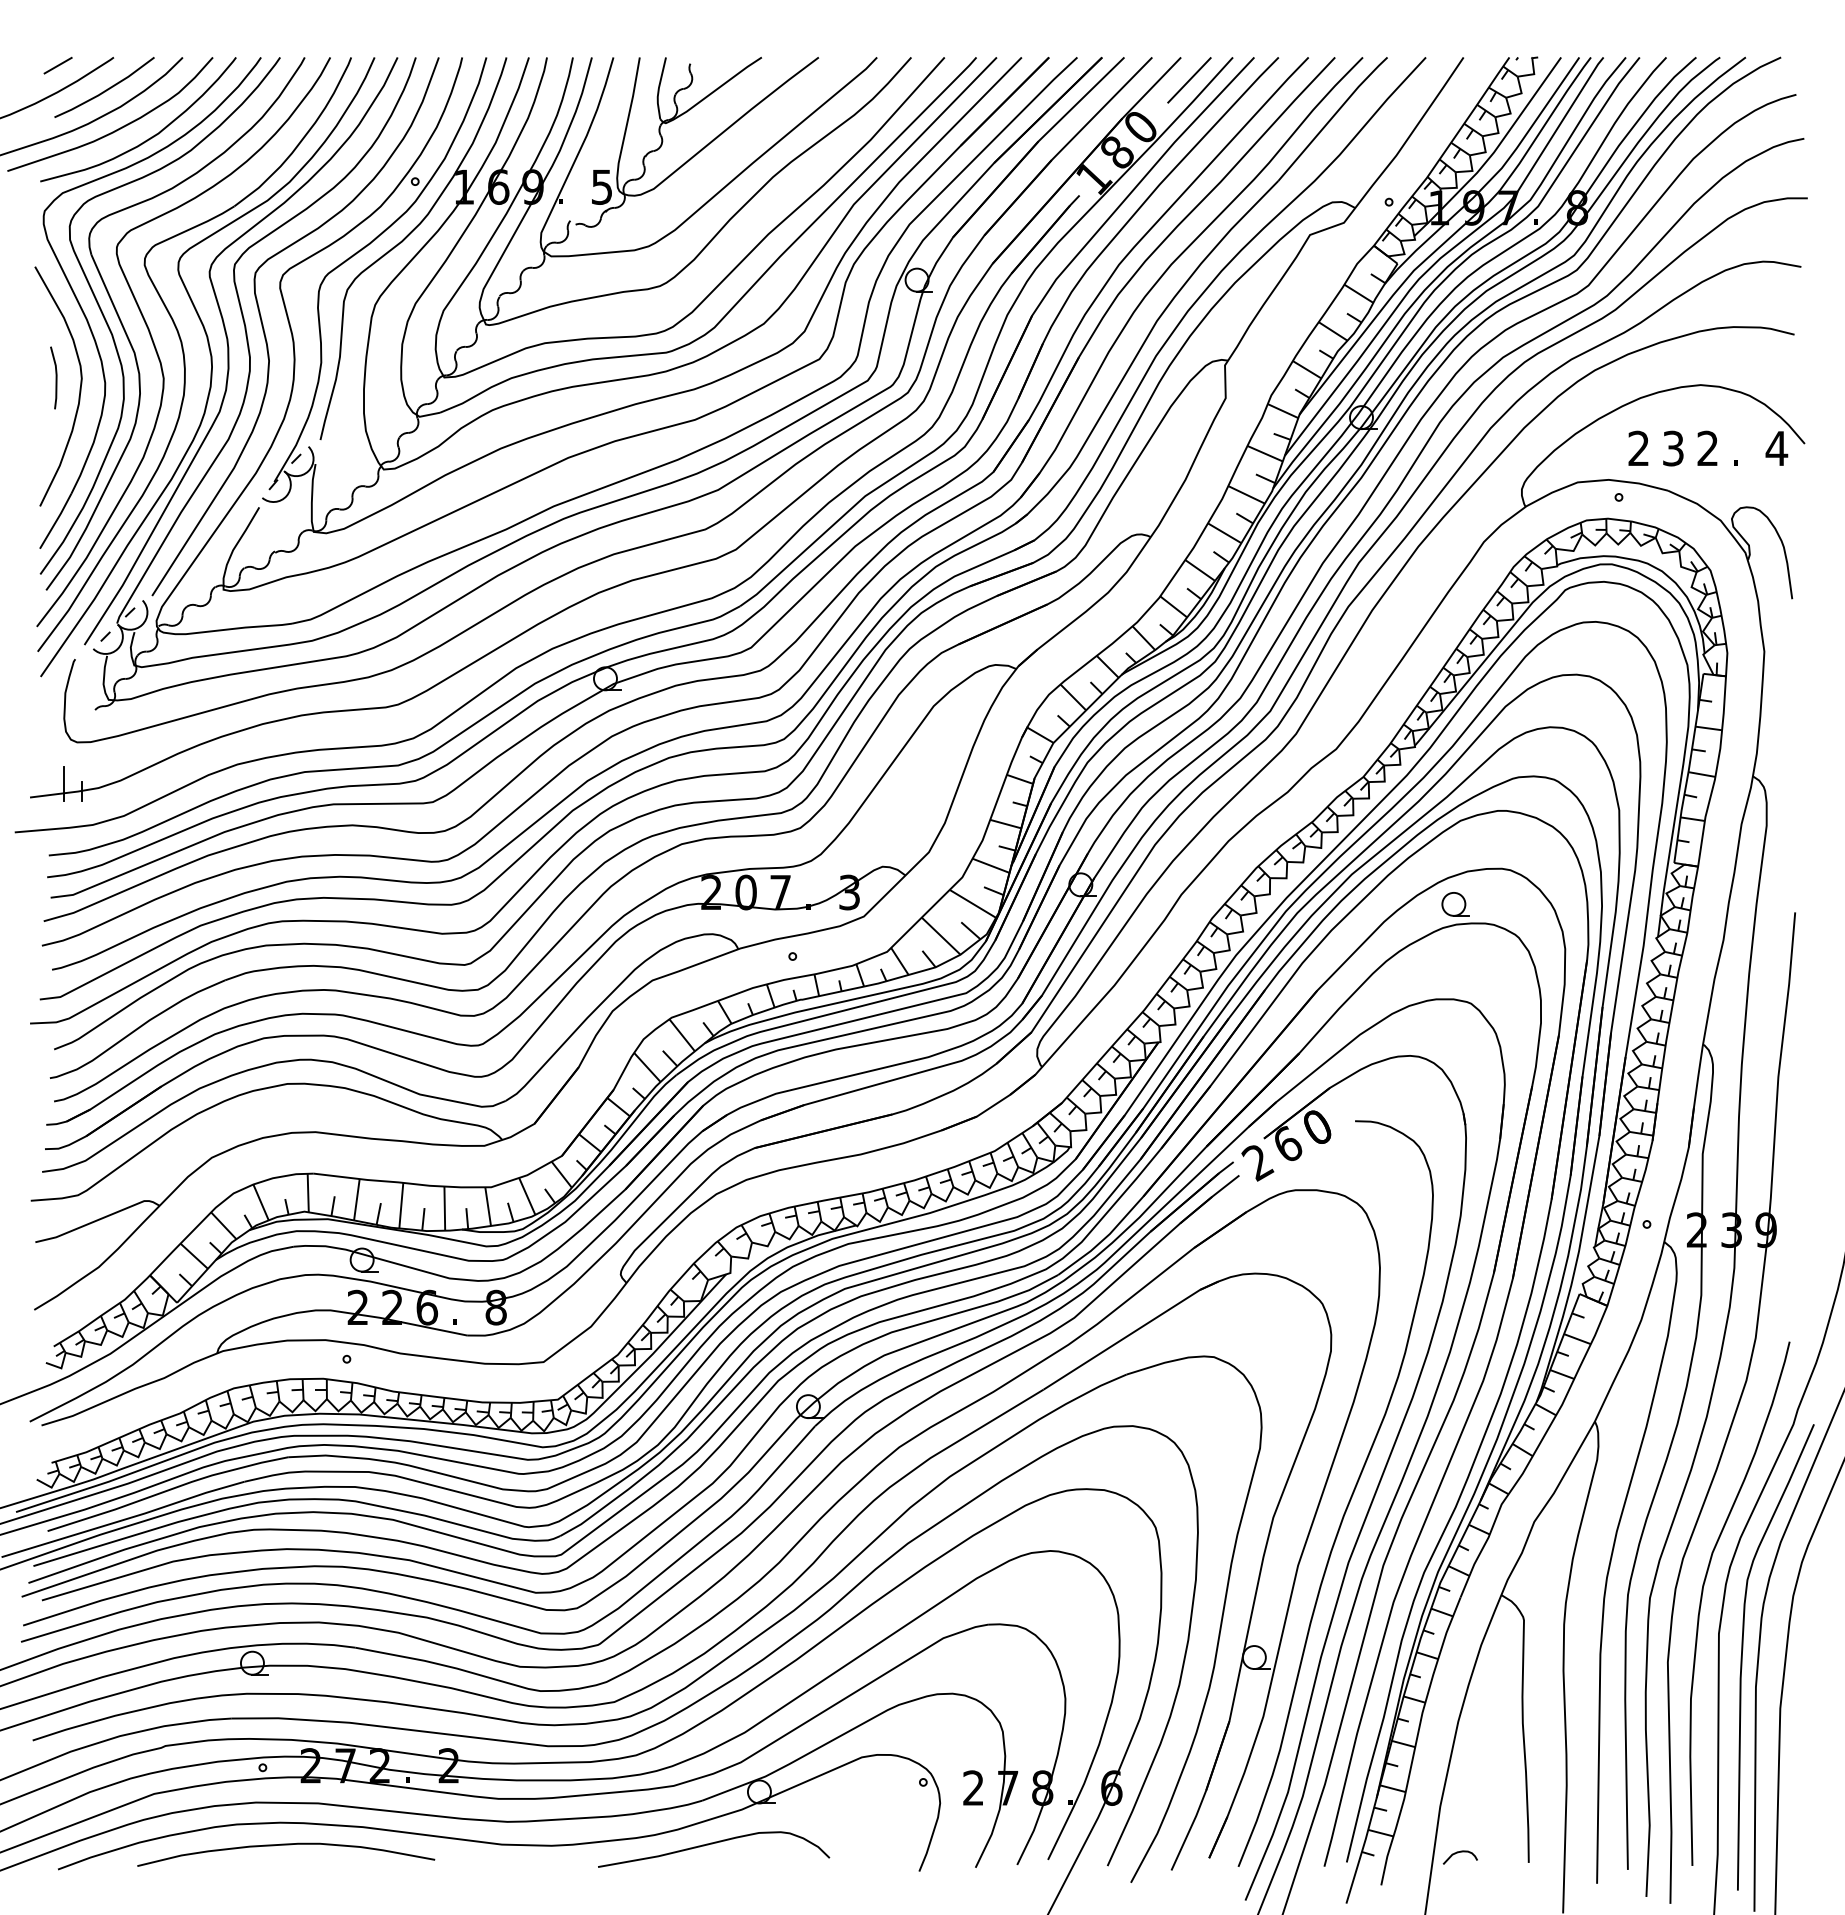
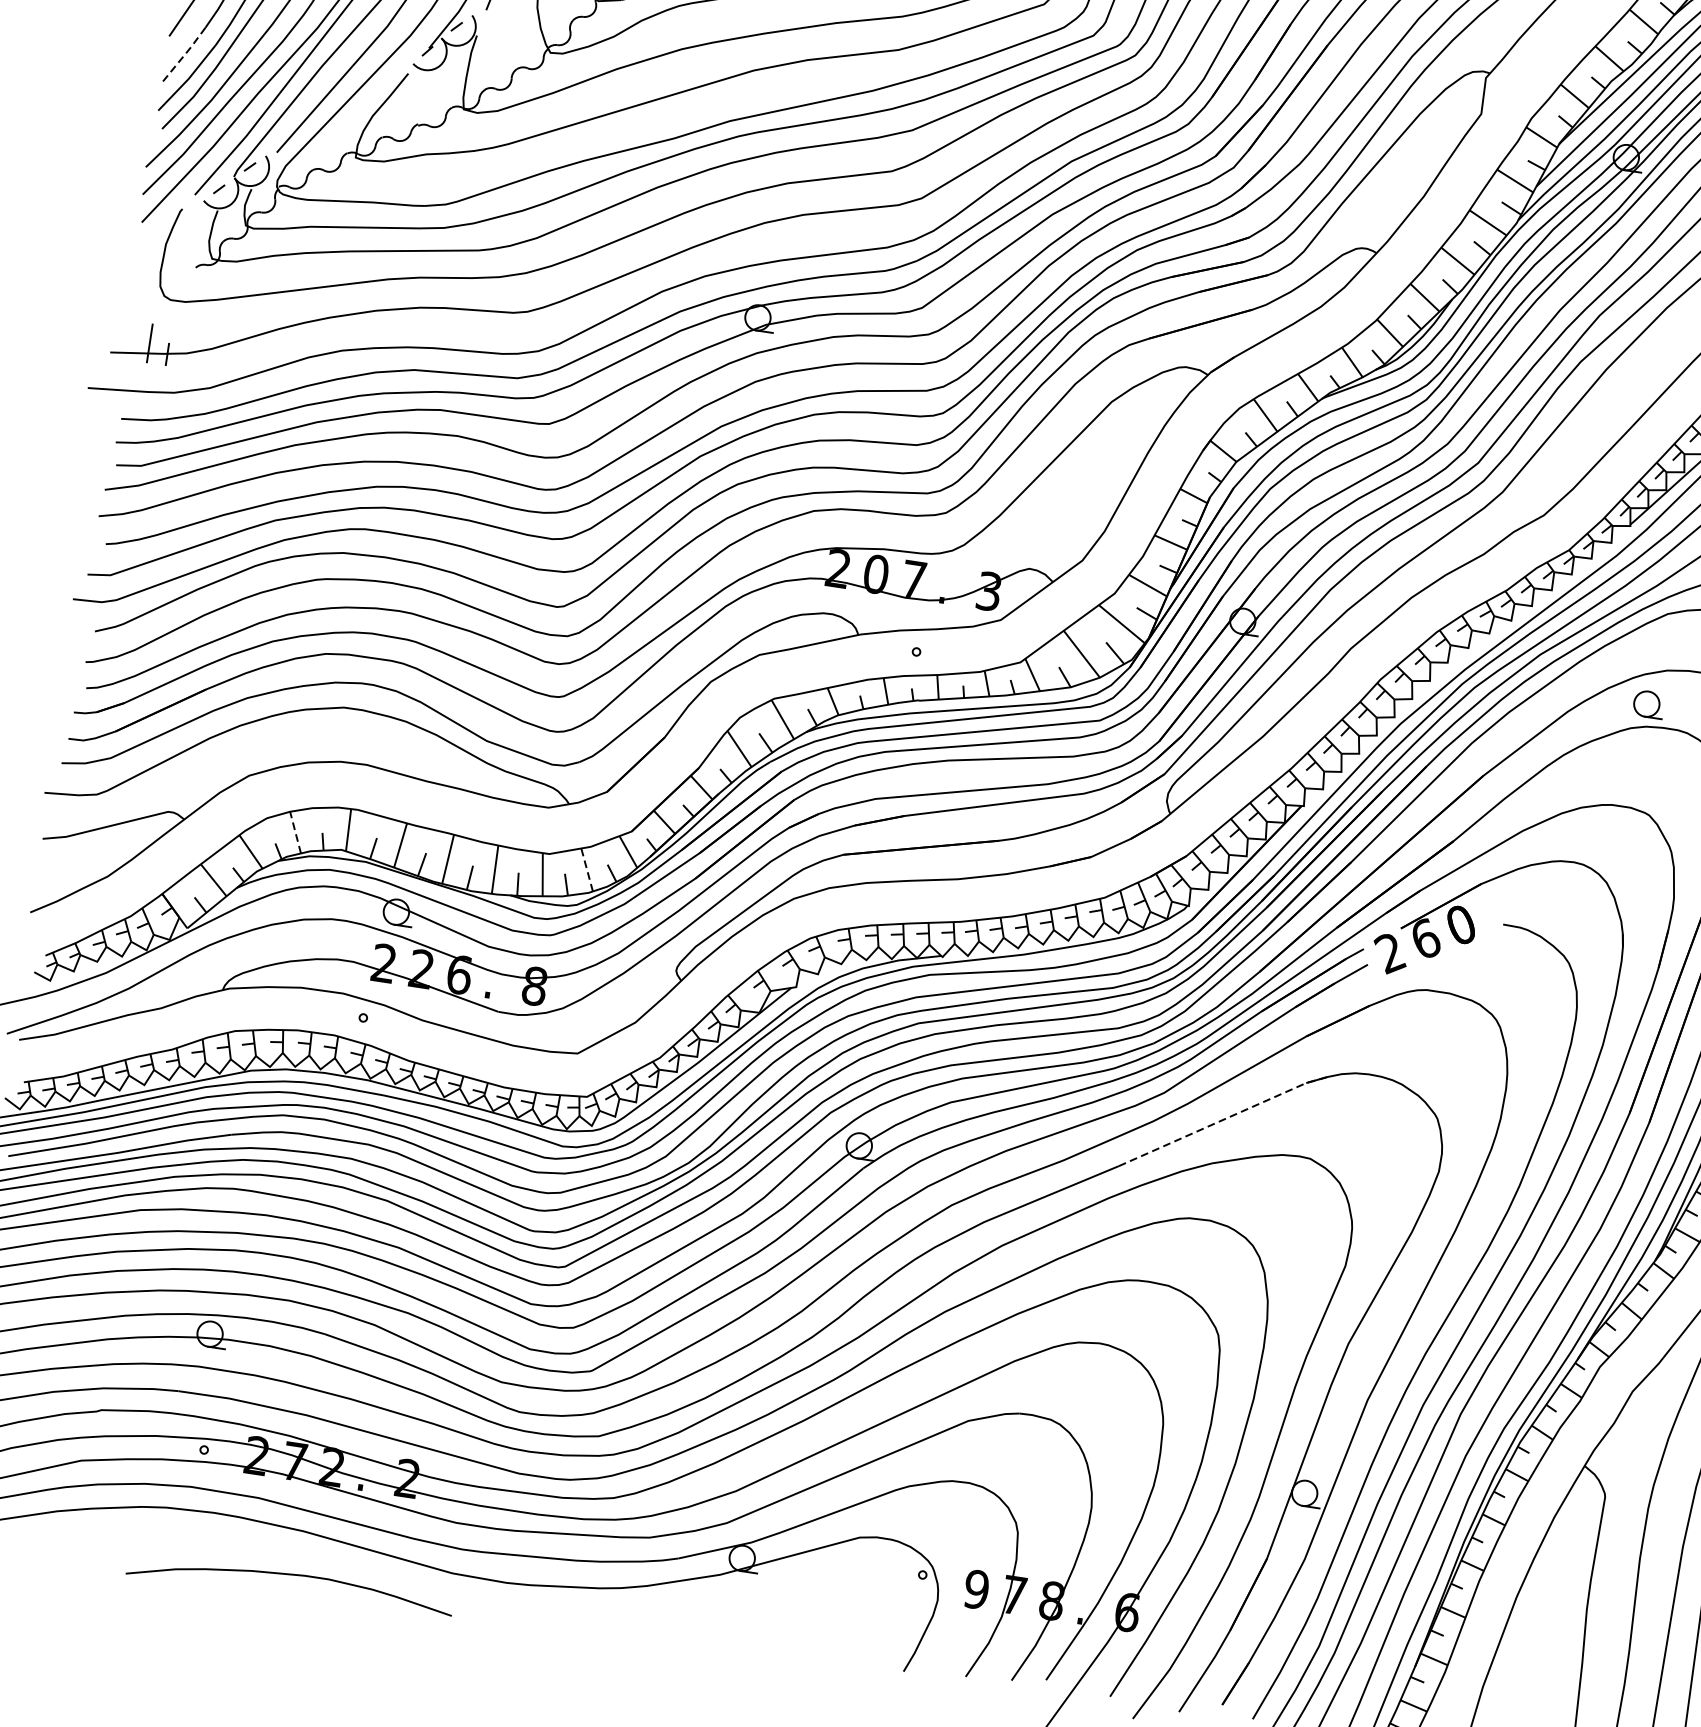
line: (56, 521) -> (184, 55), solid -> dashed
line: (527, 1195) -> (587, 869), solid -> dashed
line: (261, 1202) -> (296, 832), solid -> dashed
line: (1131, 1333) -> (1224, 1119), solid -> dashed
text: (973, 1787) -> (976, 1588), 2 -> 9
curve: (712, 1844) -> (682, 1607), removed
curve: (286, 1845) -> (291, 1575), moved

